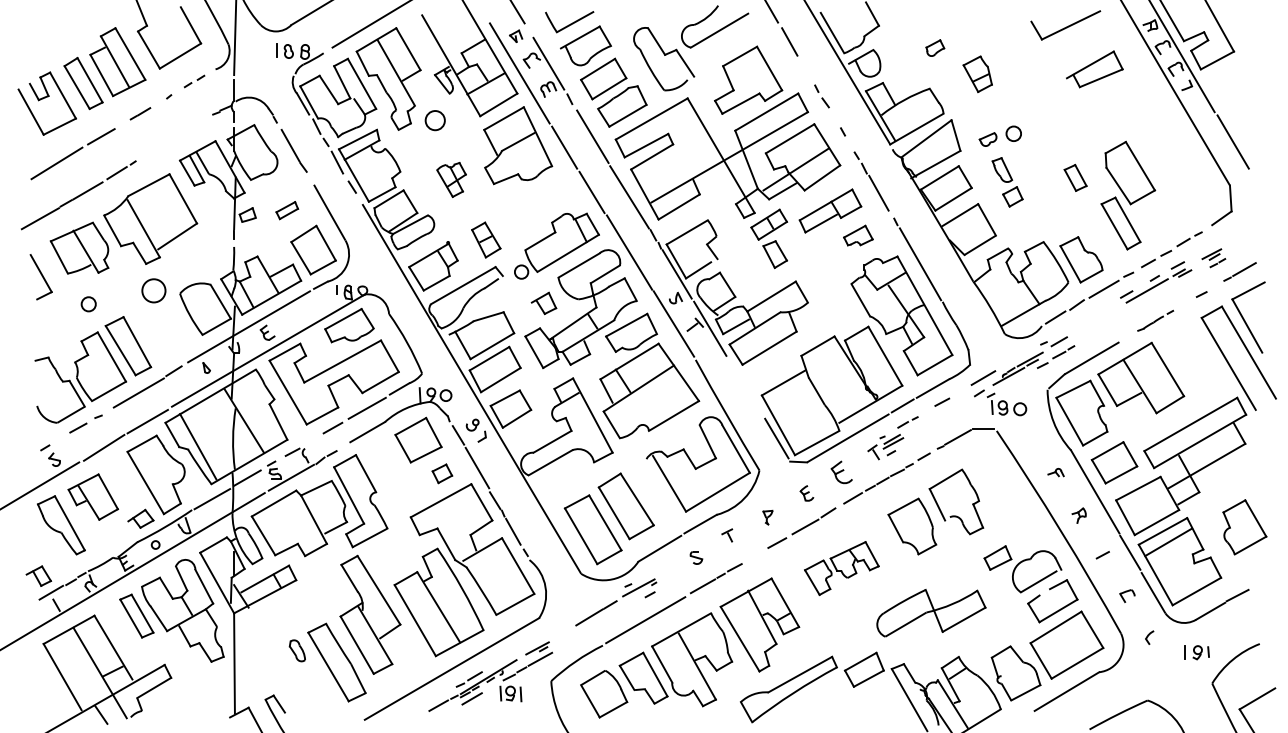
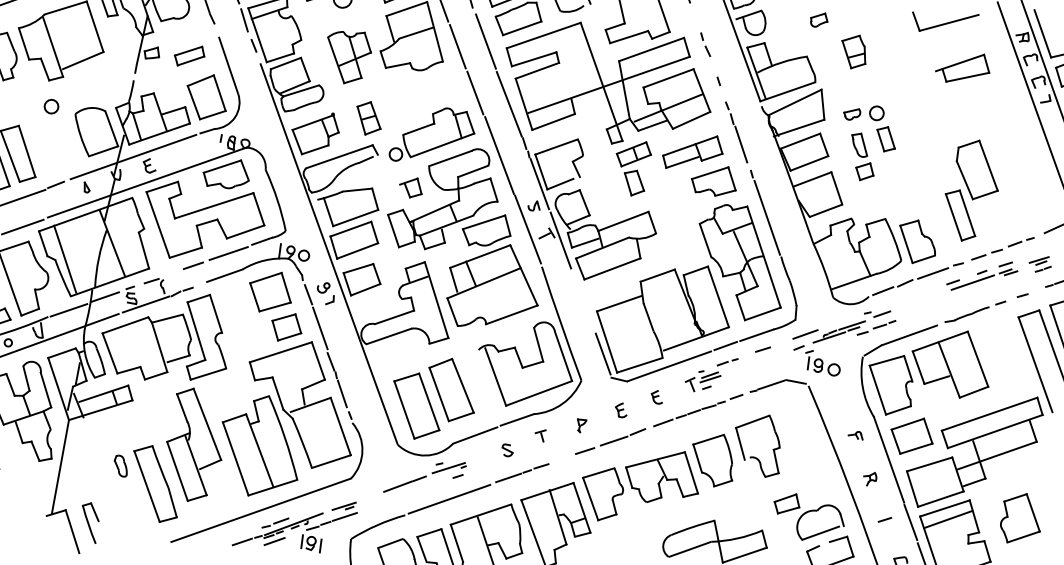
part: (1075, 177) -> (886, 138), moved
part: (451, 179) -> (347, 56), size x1.67
part: (286, 210) -> (188, 55), size x1.43
part: (858, 235) -> (714, 180), size x1.67
circle: (153, 290) -> (51, 106), size x0.62
part: (1155, 320) -> (975, 311), size x1.67
part: (841, 472) -> (657, 396), size x0.62
part: (442, 473) -> (286, 327), size x1.67
part: (841, 568) -> (640, 485), size x1.67

